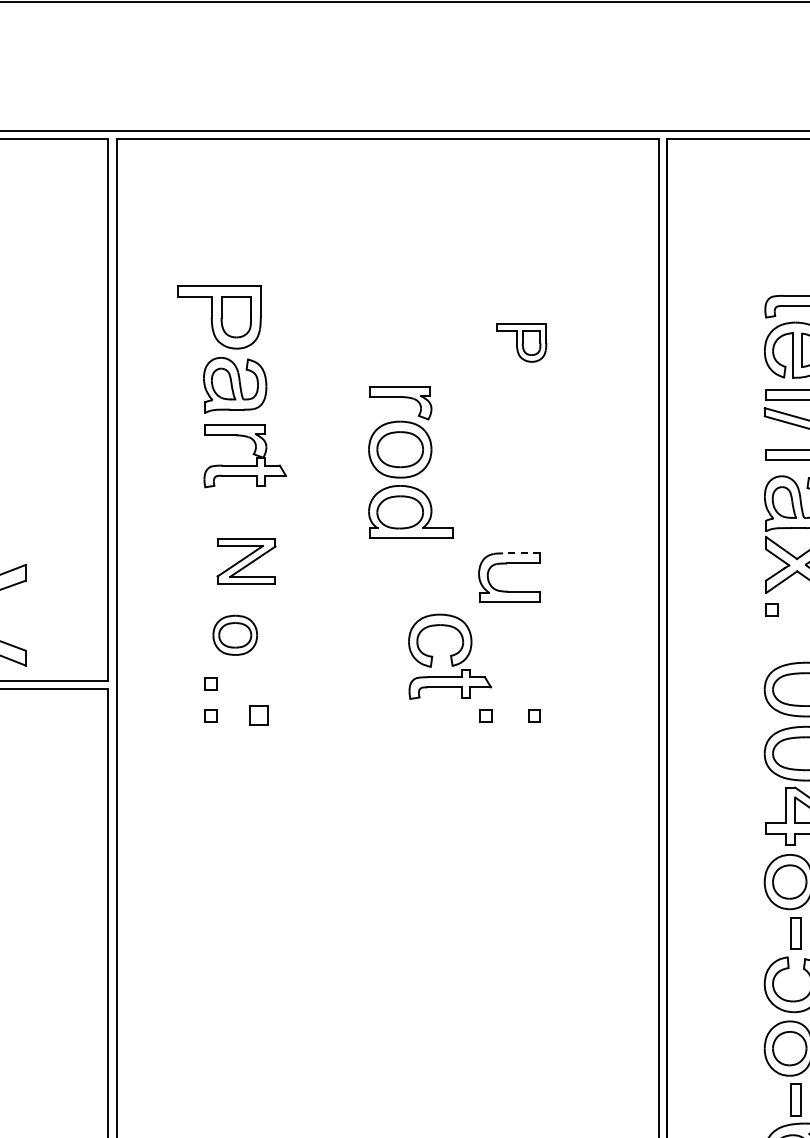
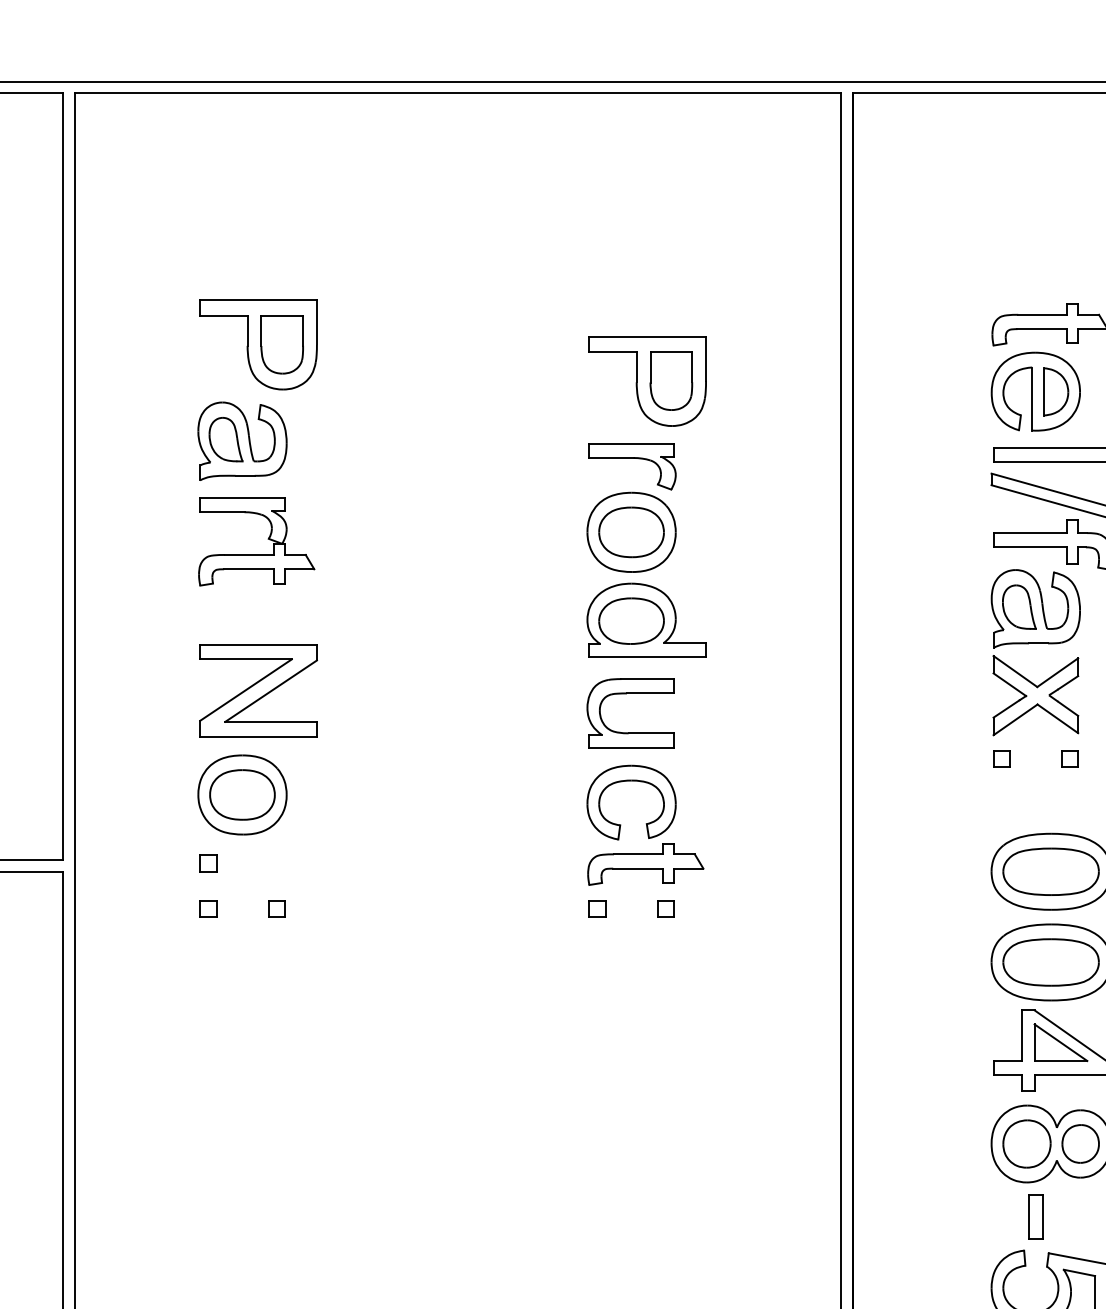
part: (219, 317) -> (258, 345), moved
part: (521, 342) -> (647, 380), size x1.67
part: (410, 462) -> (646, 550), moved
line: (521, 553) -> (647, 679), dashed -> solid
part: (246, 561) -> (258, 690), size x1.43
part: (235, 635) -> (242, 795), size x1.43
part: (450, 656) -> (646, 824), moved
part: (259, 715) -> (276, 908), size x0.62

